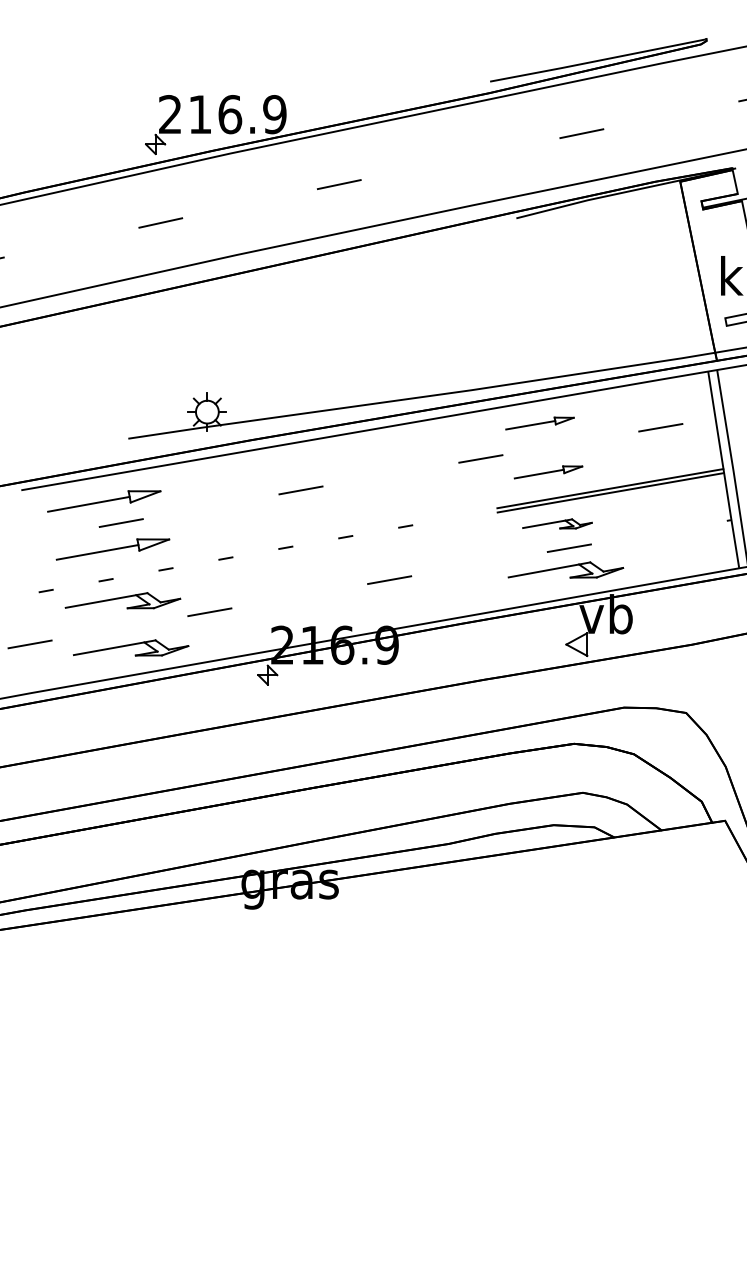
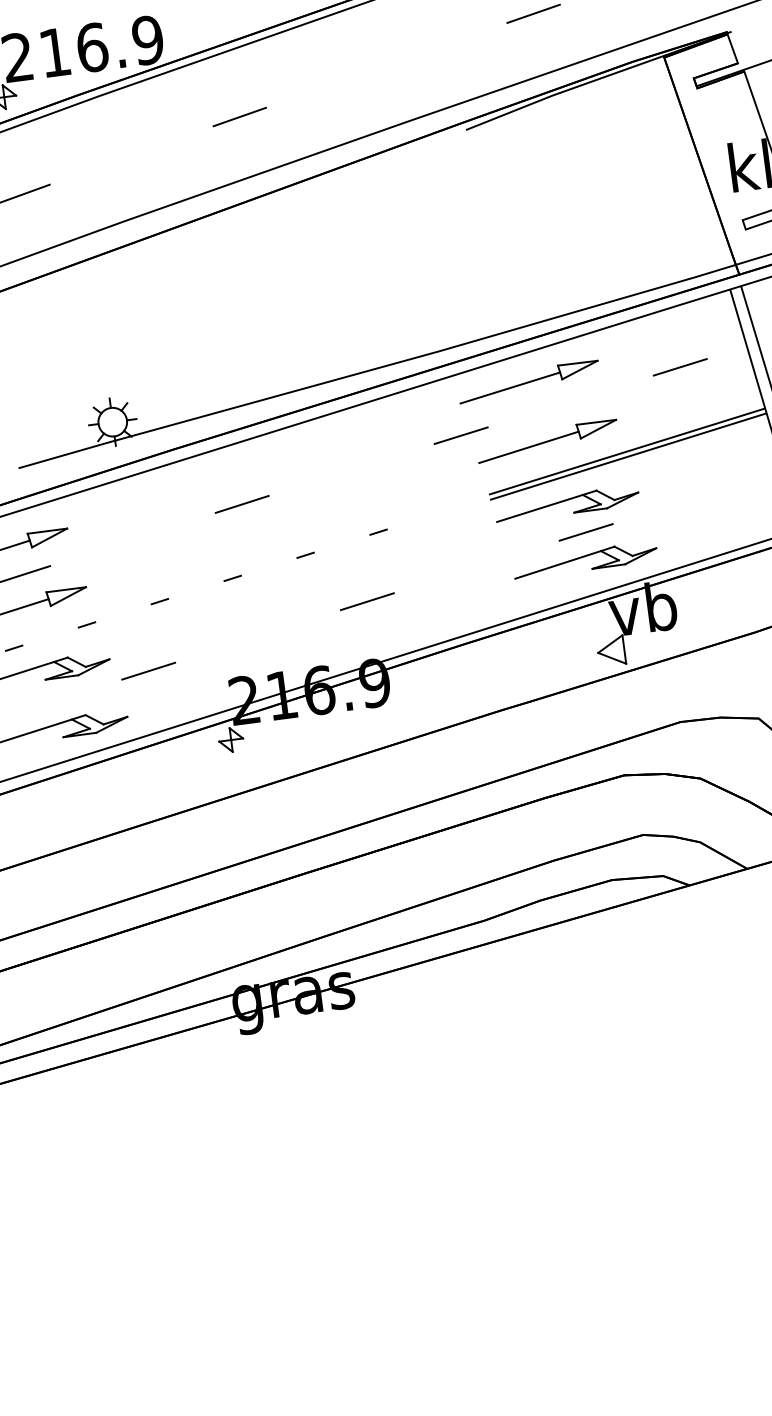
part: (539, 423) -> (528, 381), size x1.67
part: (548, 472) -> (547, 441), size x1.67
part: (557, 523) -> (567, 503), size x1.67

